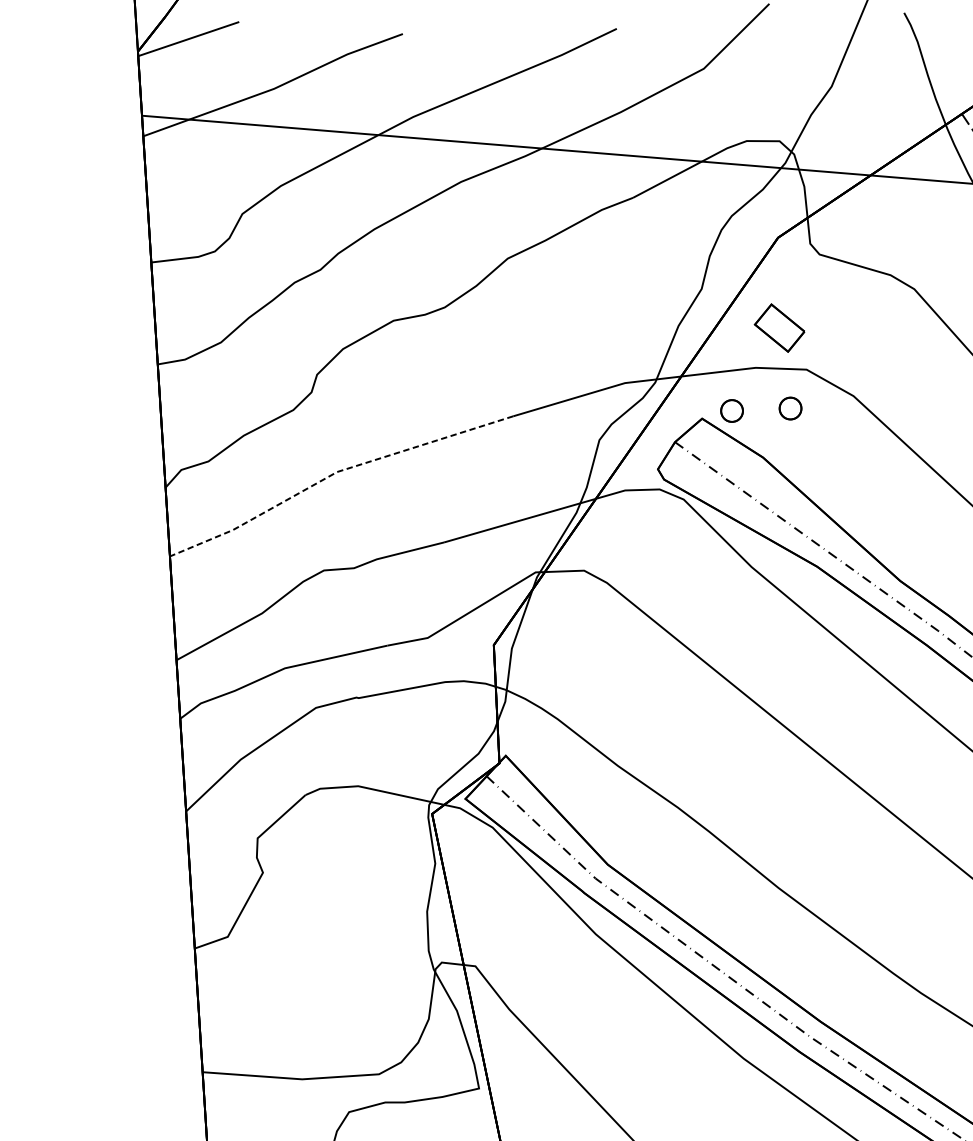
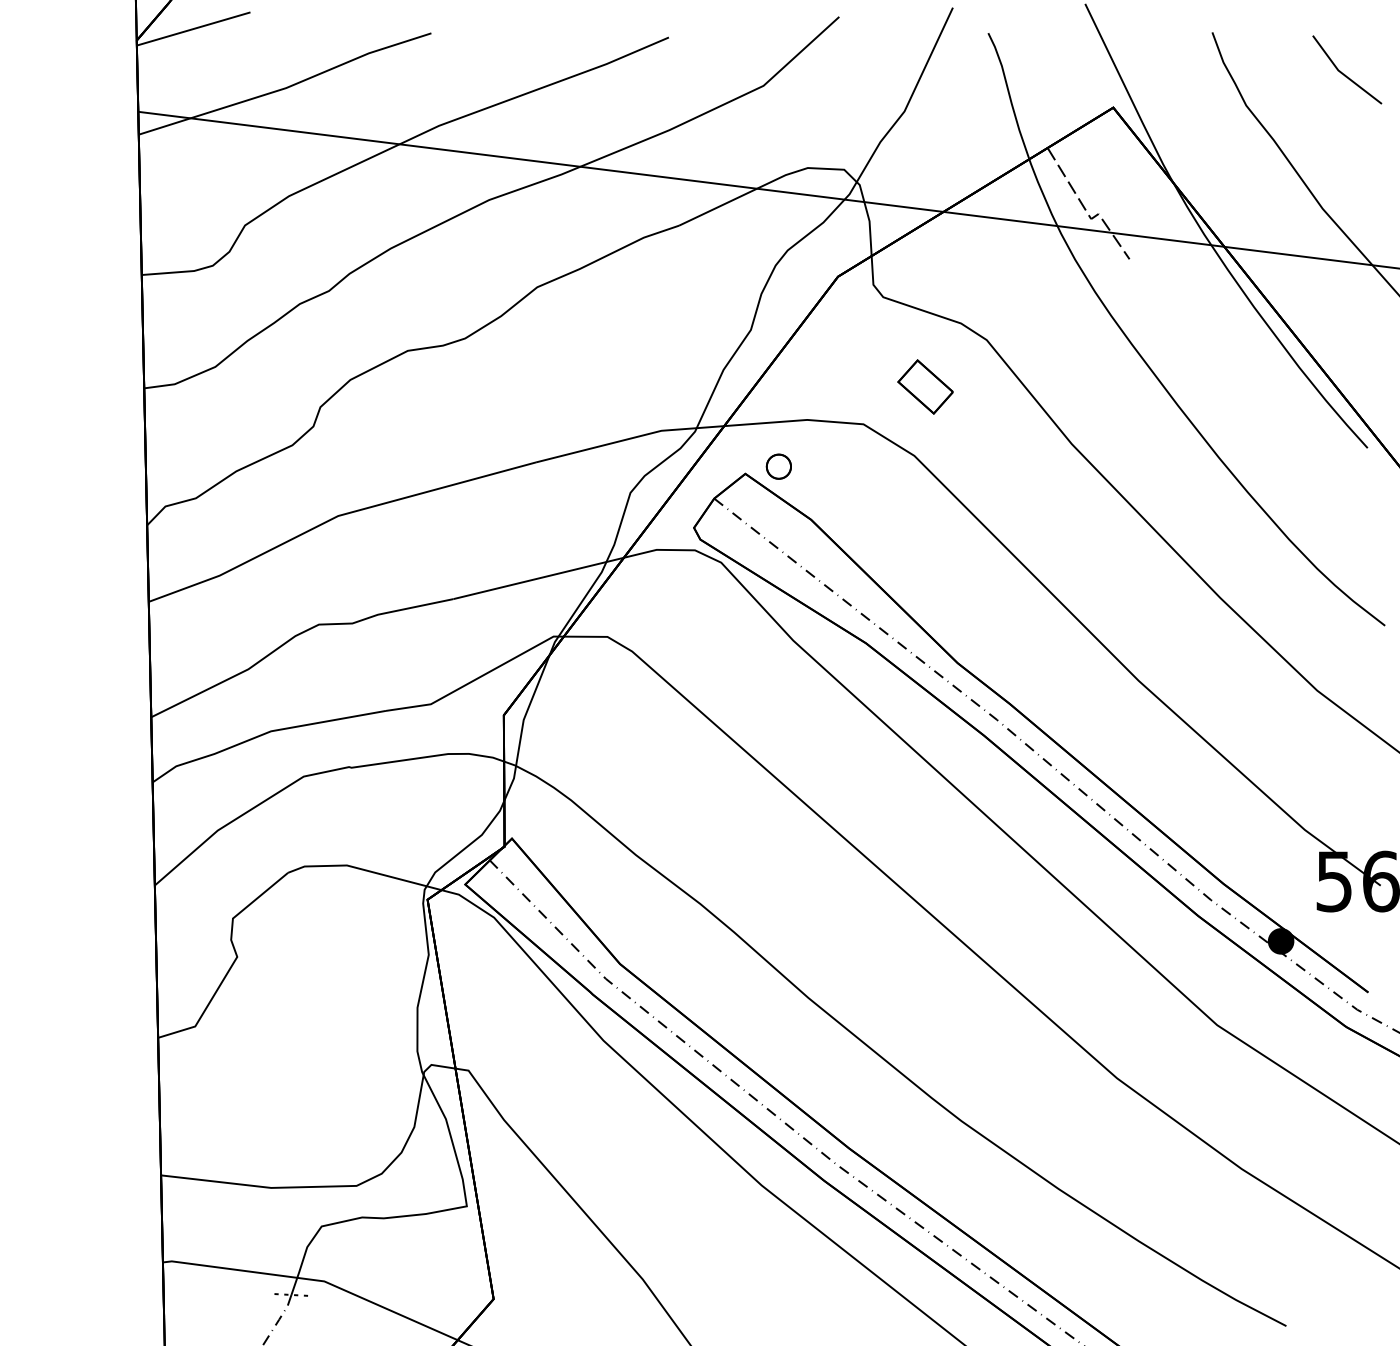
part: (779, 327) -> (925, 386), moved
part: (790, 408) -> (843, 466), removed
line: (335, 472) -> (336, 516), dashed -> solid

